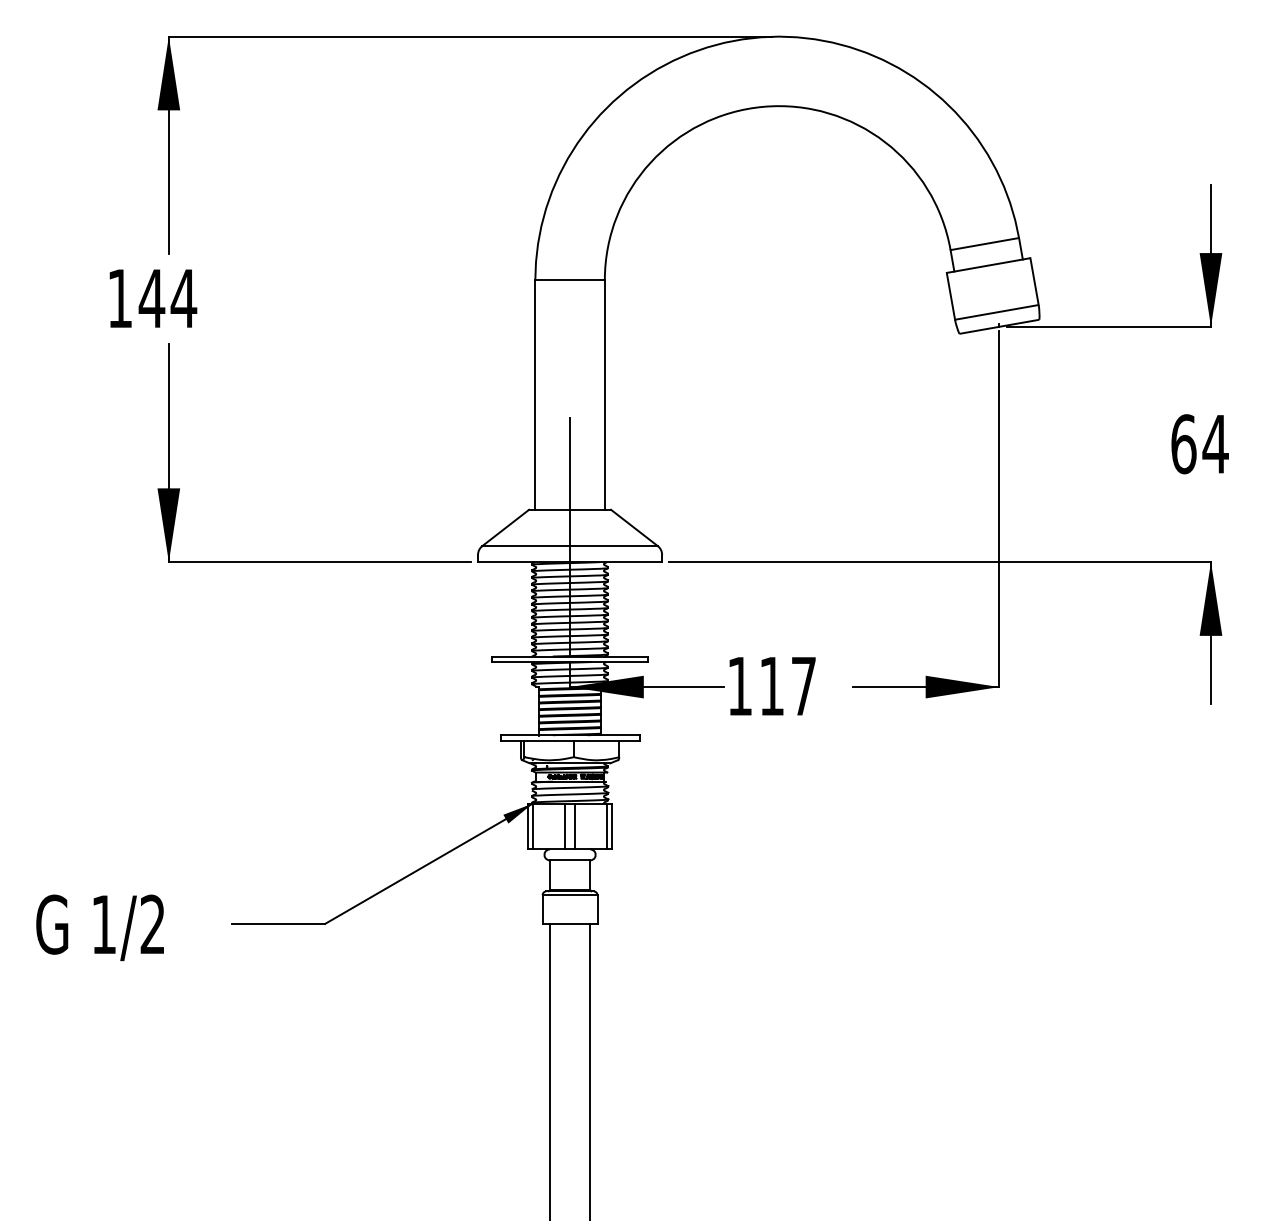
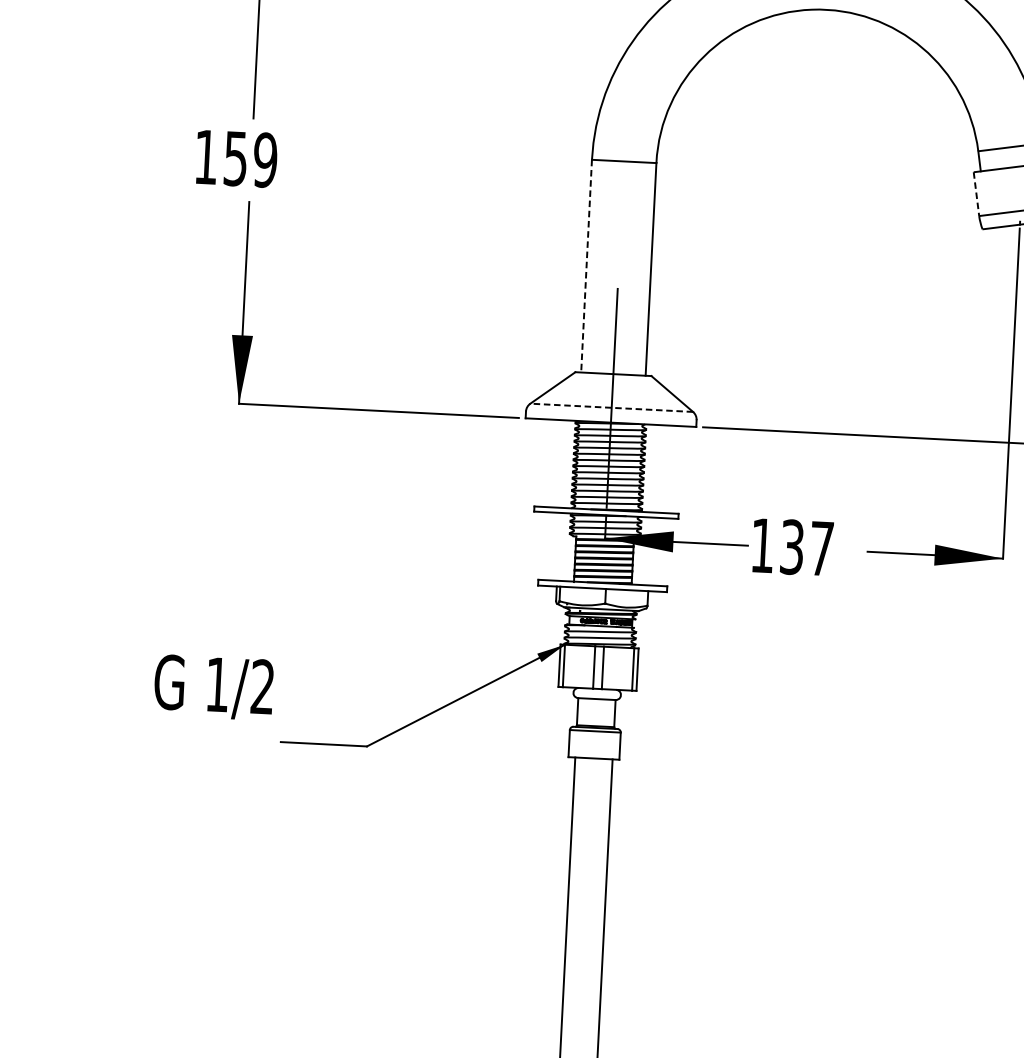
line: (950, 296) -> (976, 194), solid -> dashed
text: (167, 298) -> (250, 159), 144 -> 159
line: (535, 395) -> (586, 266), solid -> dashed
line: (570, 546) -> (612, 408), solid -> dashed
text: (771, 686) -> (791, 547), 117 -> 137
text: (99, 927) -> (213, 687), moved

